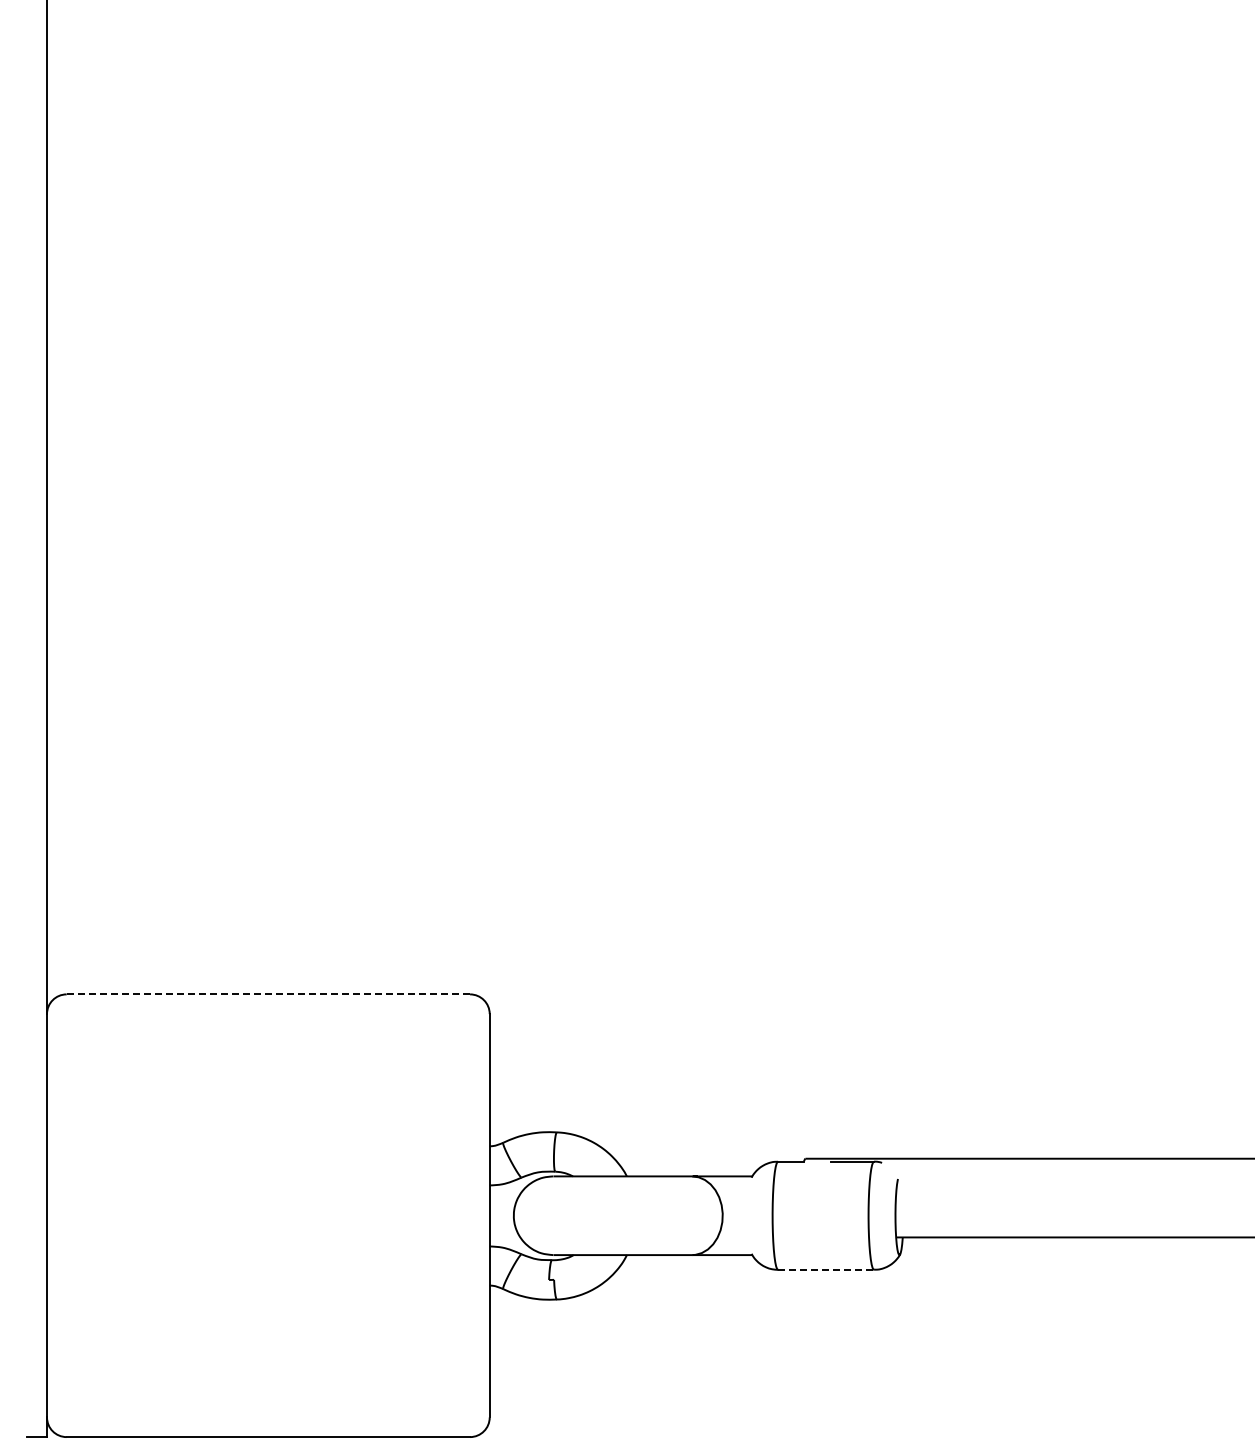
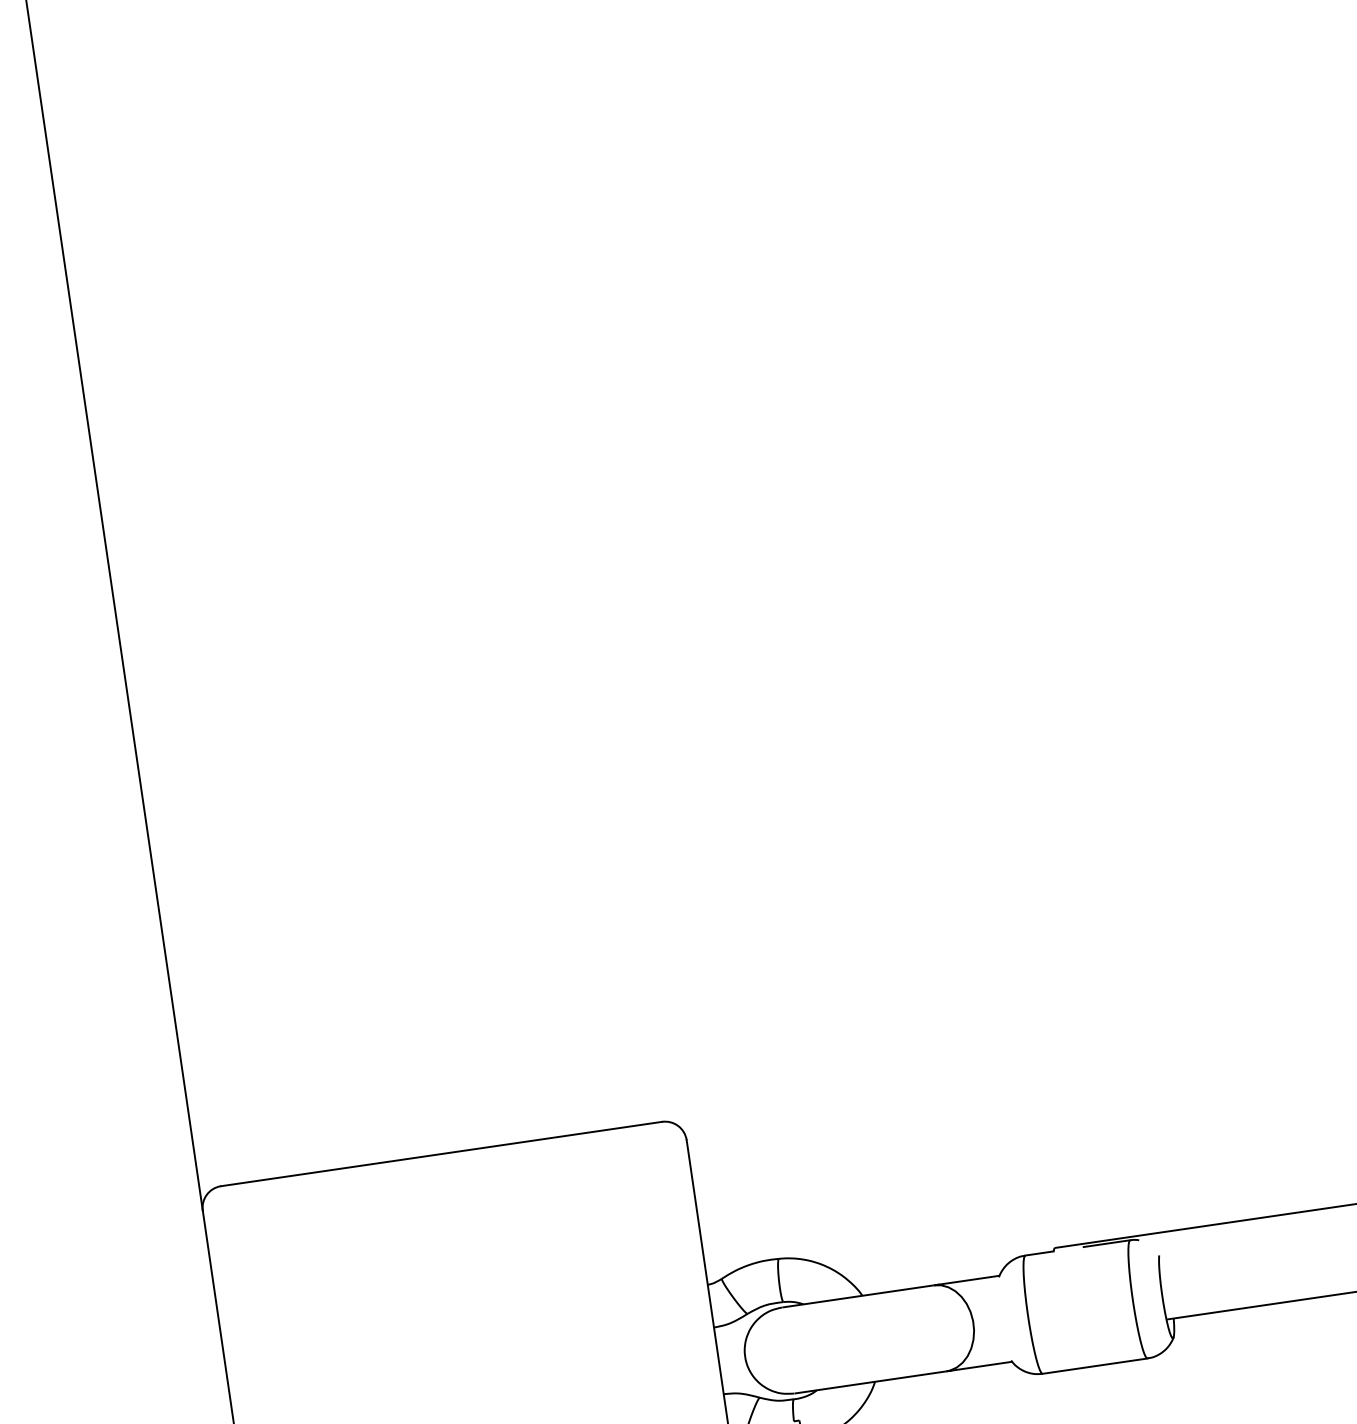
line: (268, 994) -> (441, 1154), dashed -> solid
line: (826, 1269) -> (1095, 1365), dashed -> solid

